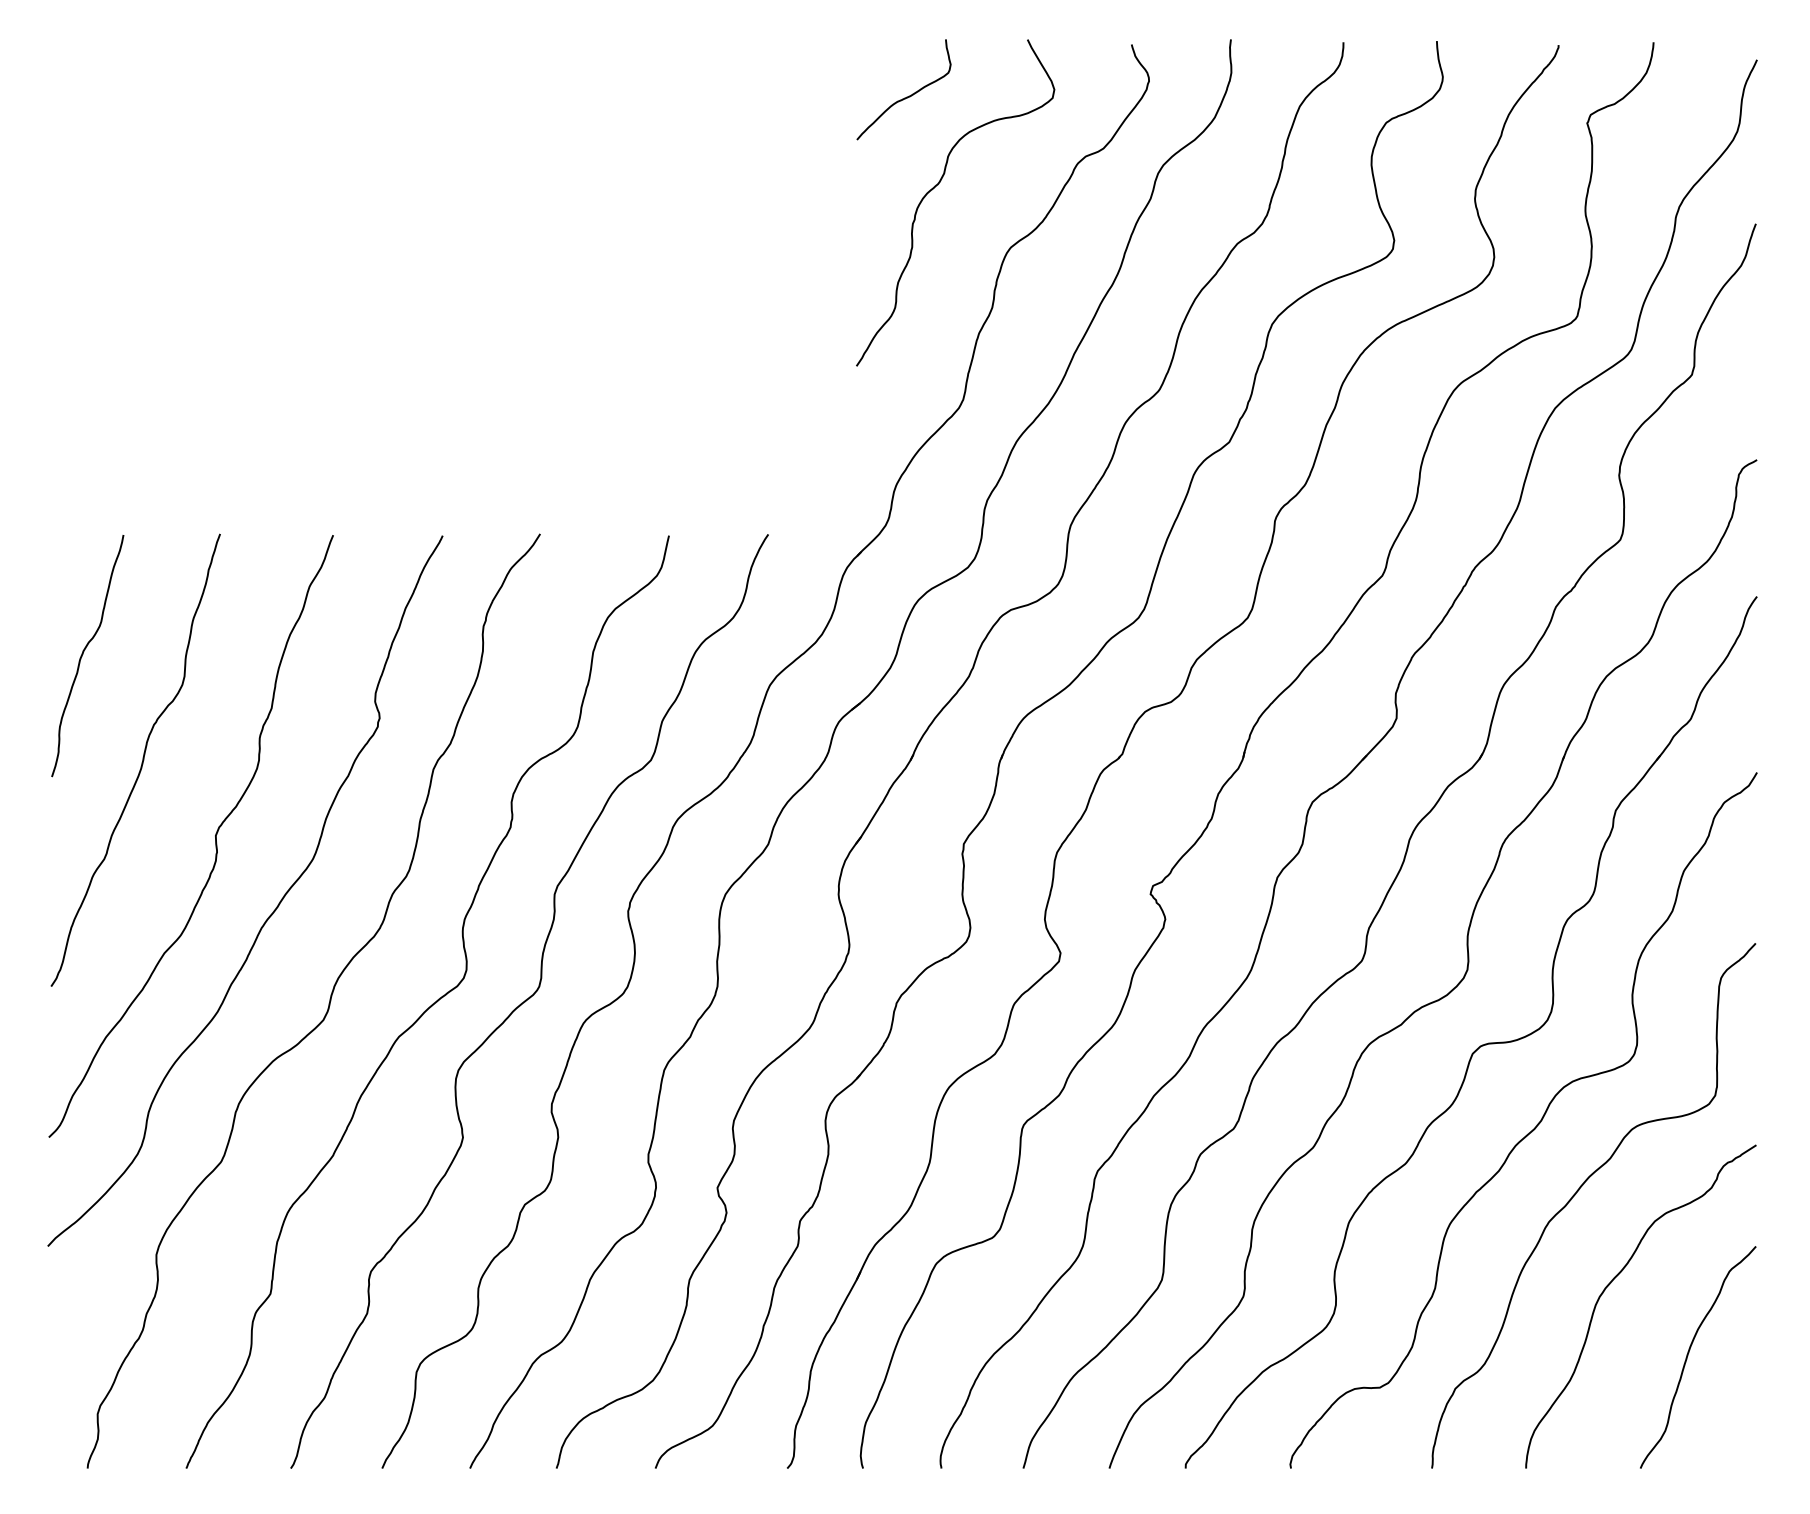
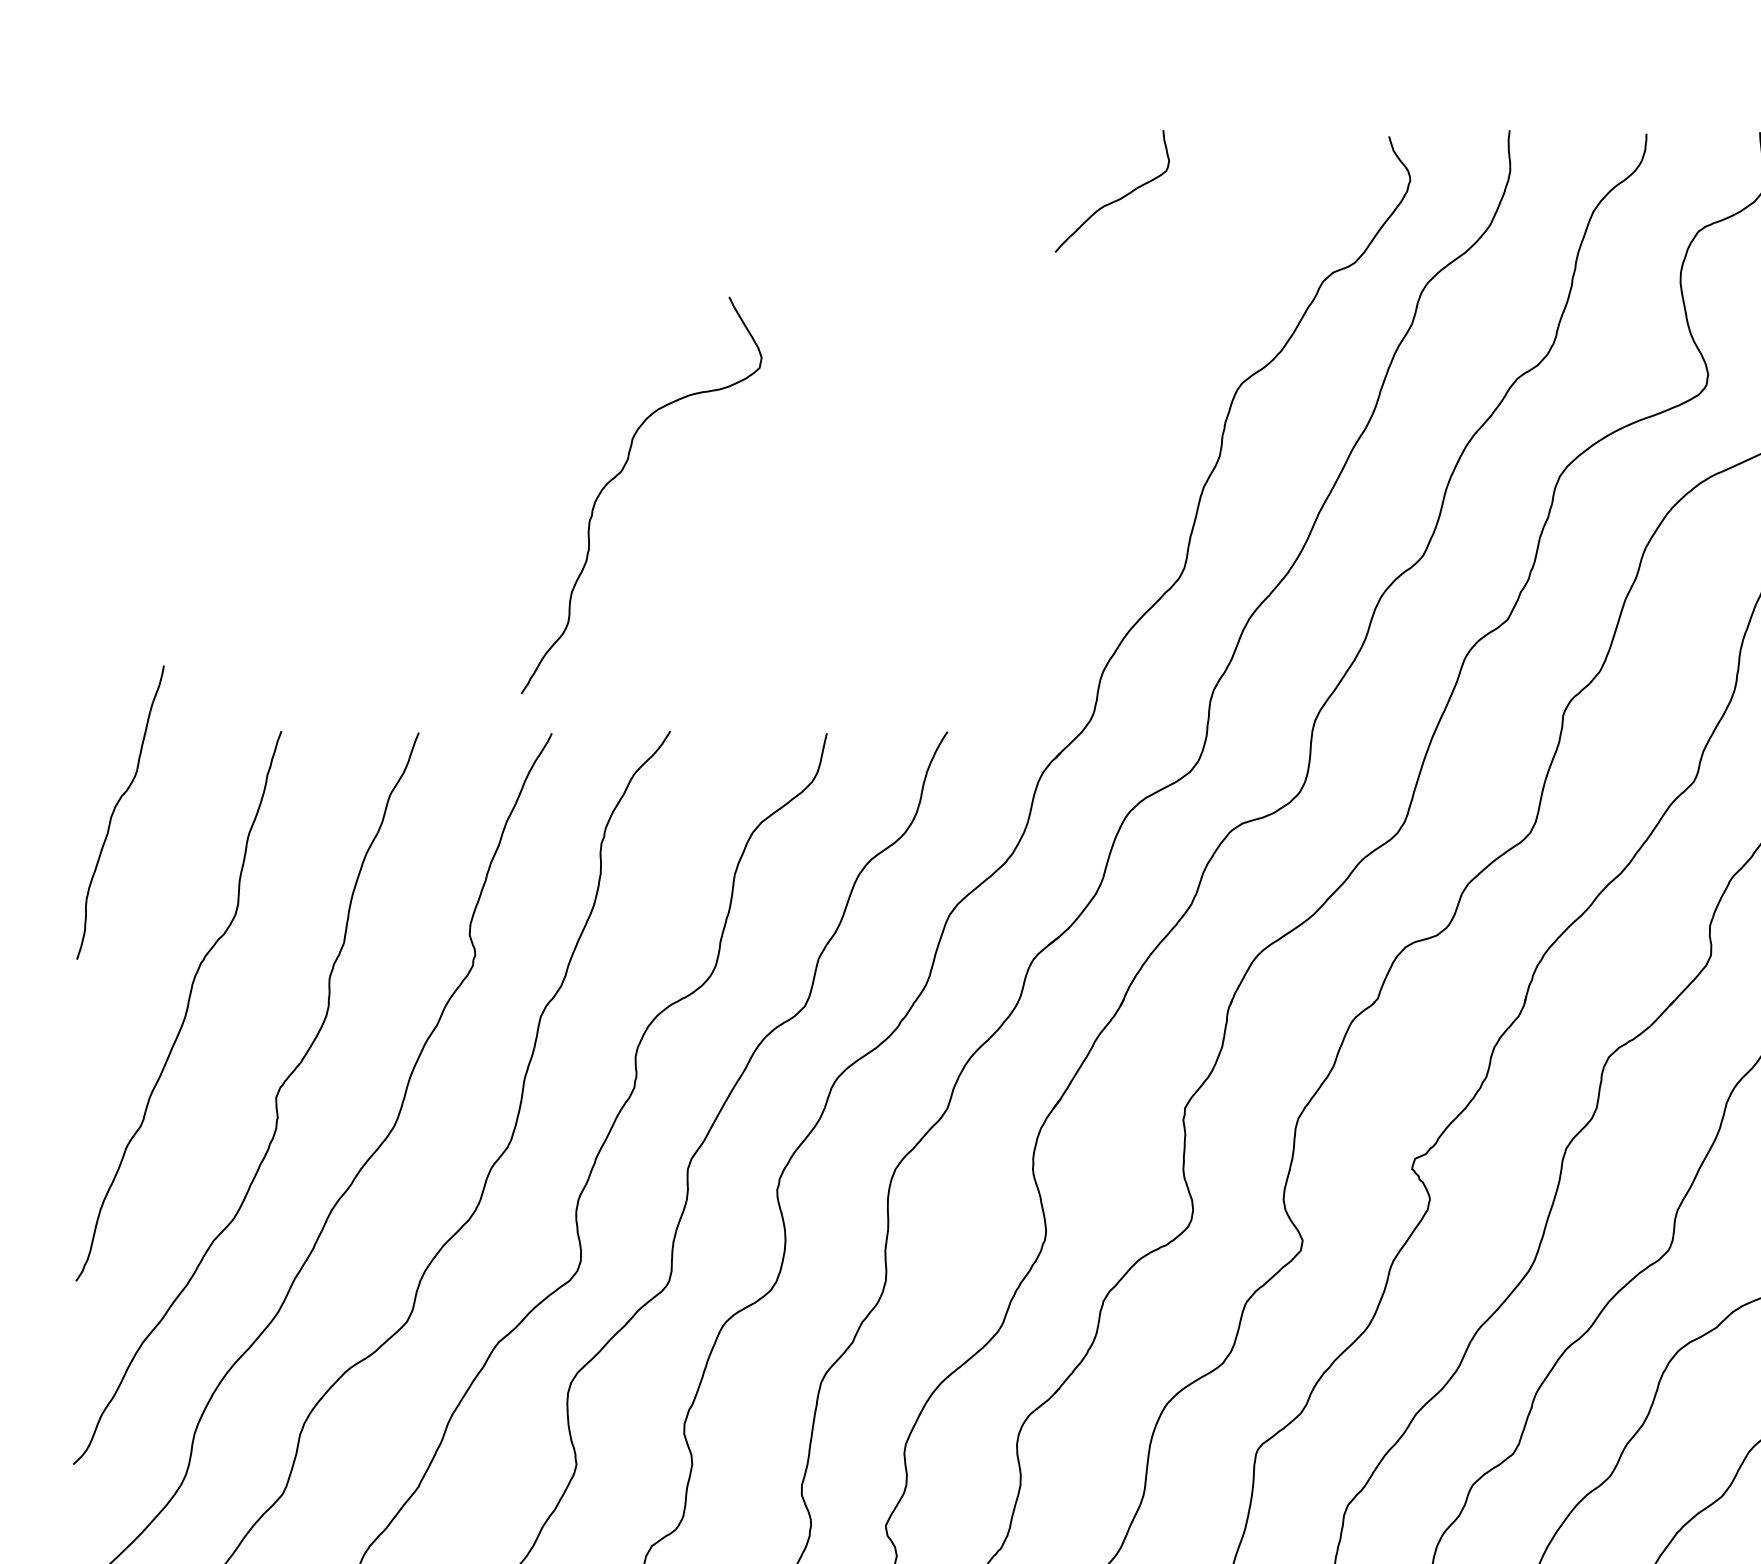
curve: (938, 185) -> (620, 474), moved
curve: (83, 654) -> (115, 810), moved

